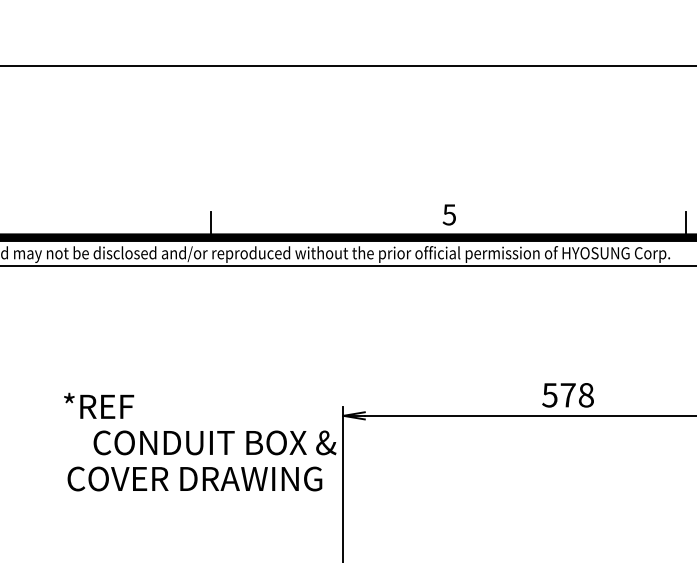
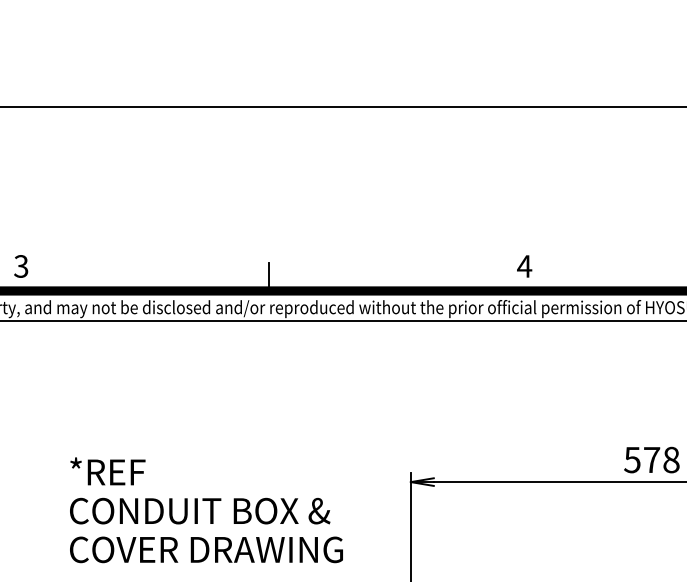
text: (449, 214) -> (524, 266), 5 -> 4
text: (99, 405) -> (108, 471), moved
text: (214, 442) -> (199, 510), moved
text: (194, 478) -> (206, 549), moved

